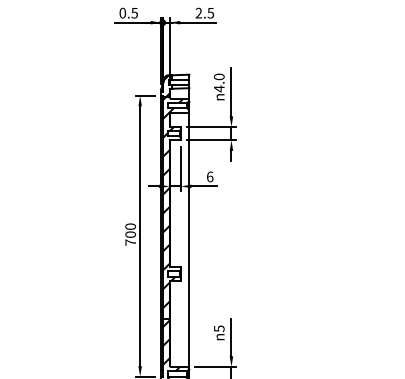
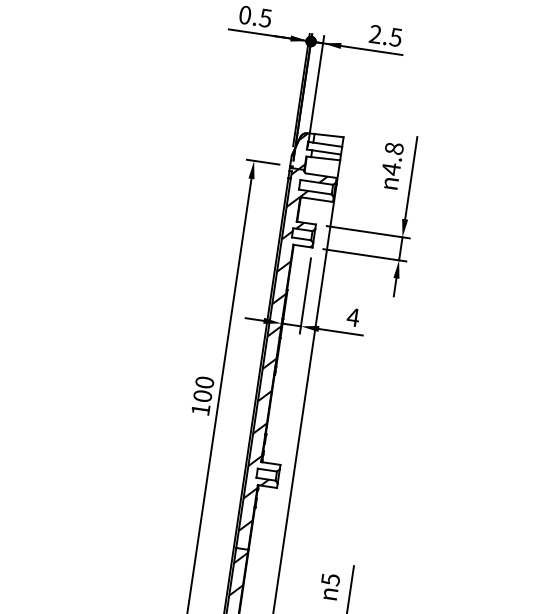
text: (219, 76) -> (394, 147), 4.0 -> 4.8
text: (209, 176) -> (352, 316), 6 -> 4
text: (130, 242) -> (200, 409), 700 -> 100

